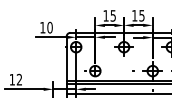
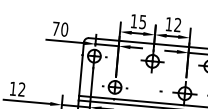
text: (141, 15) -> (177, 24), 15 -> 12
text: (42, 27) -> (55, 28), 10 -> 70

